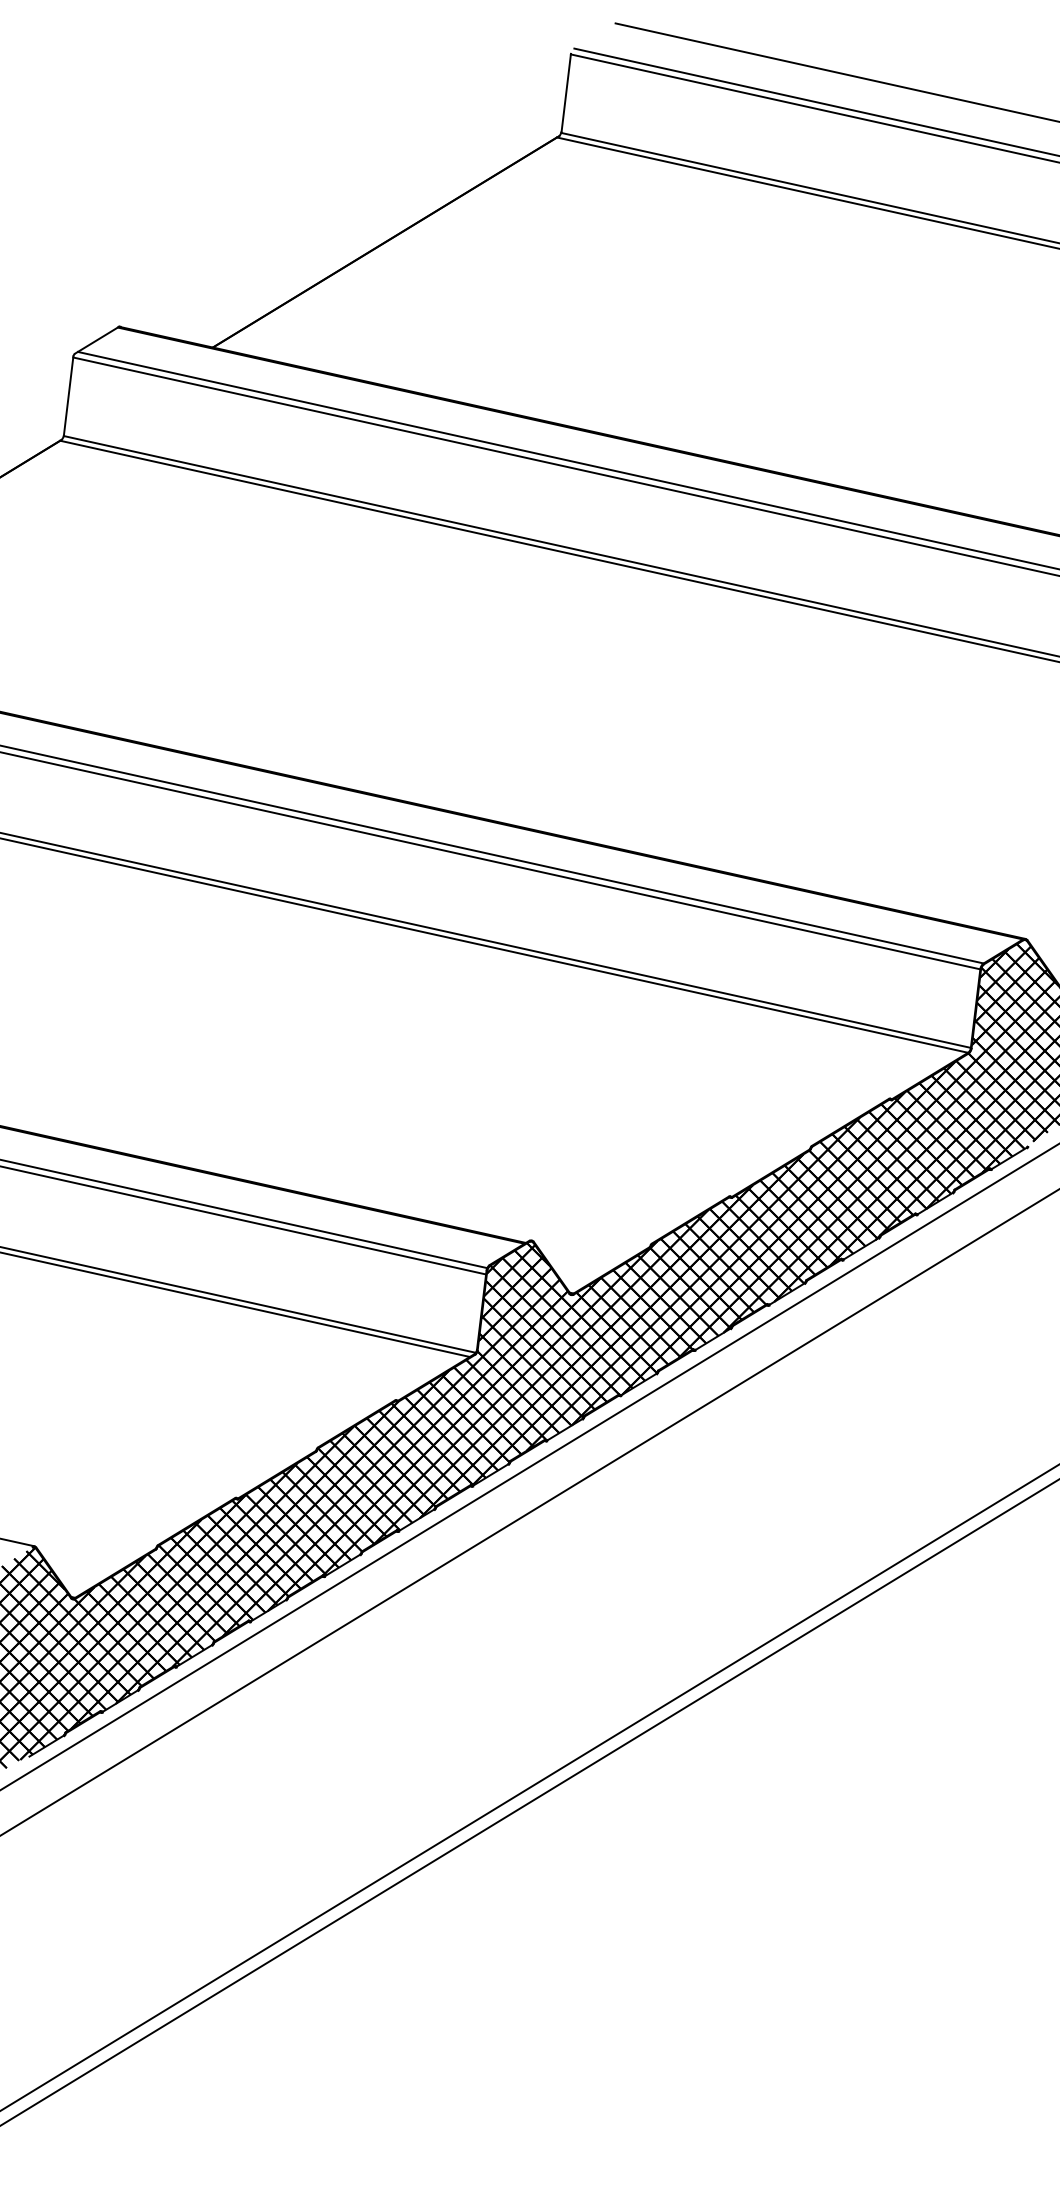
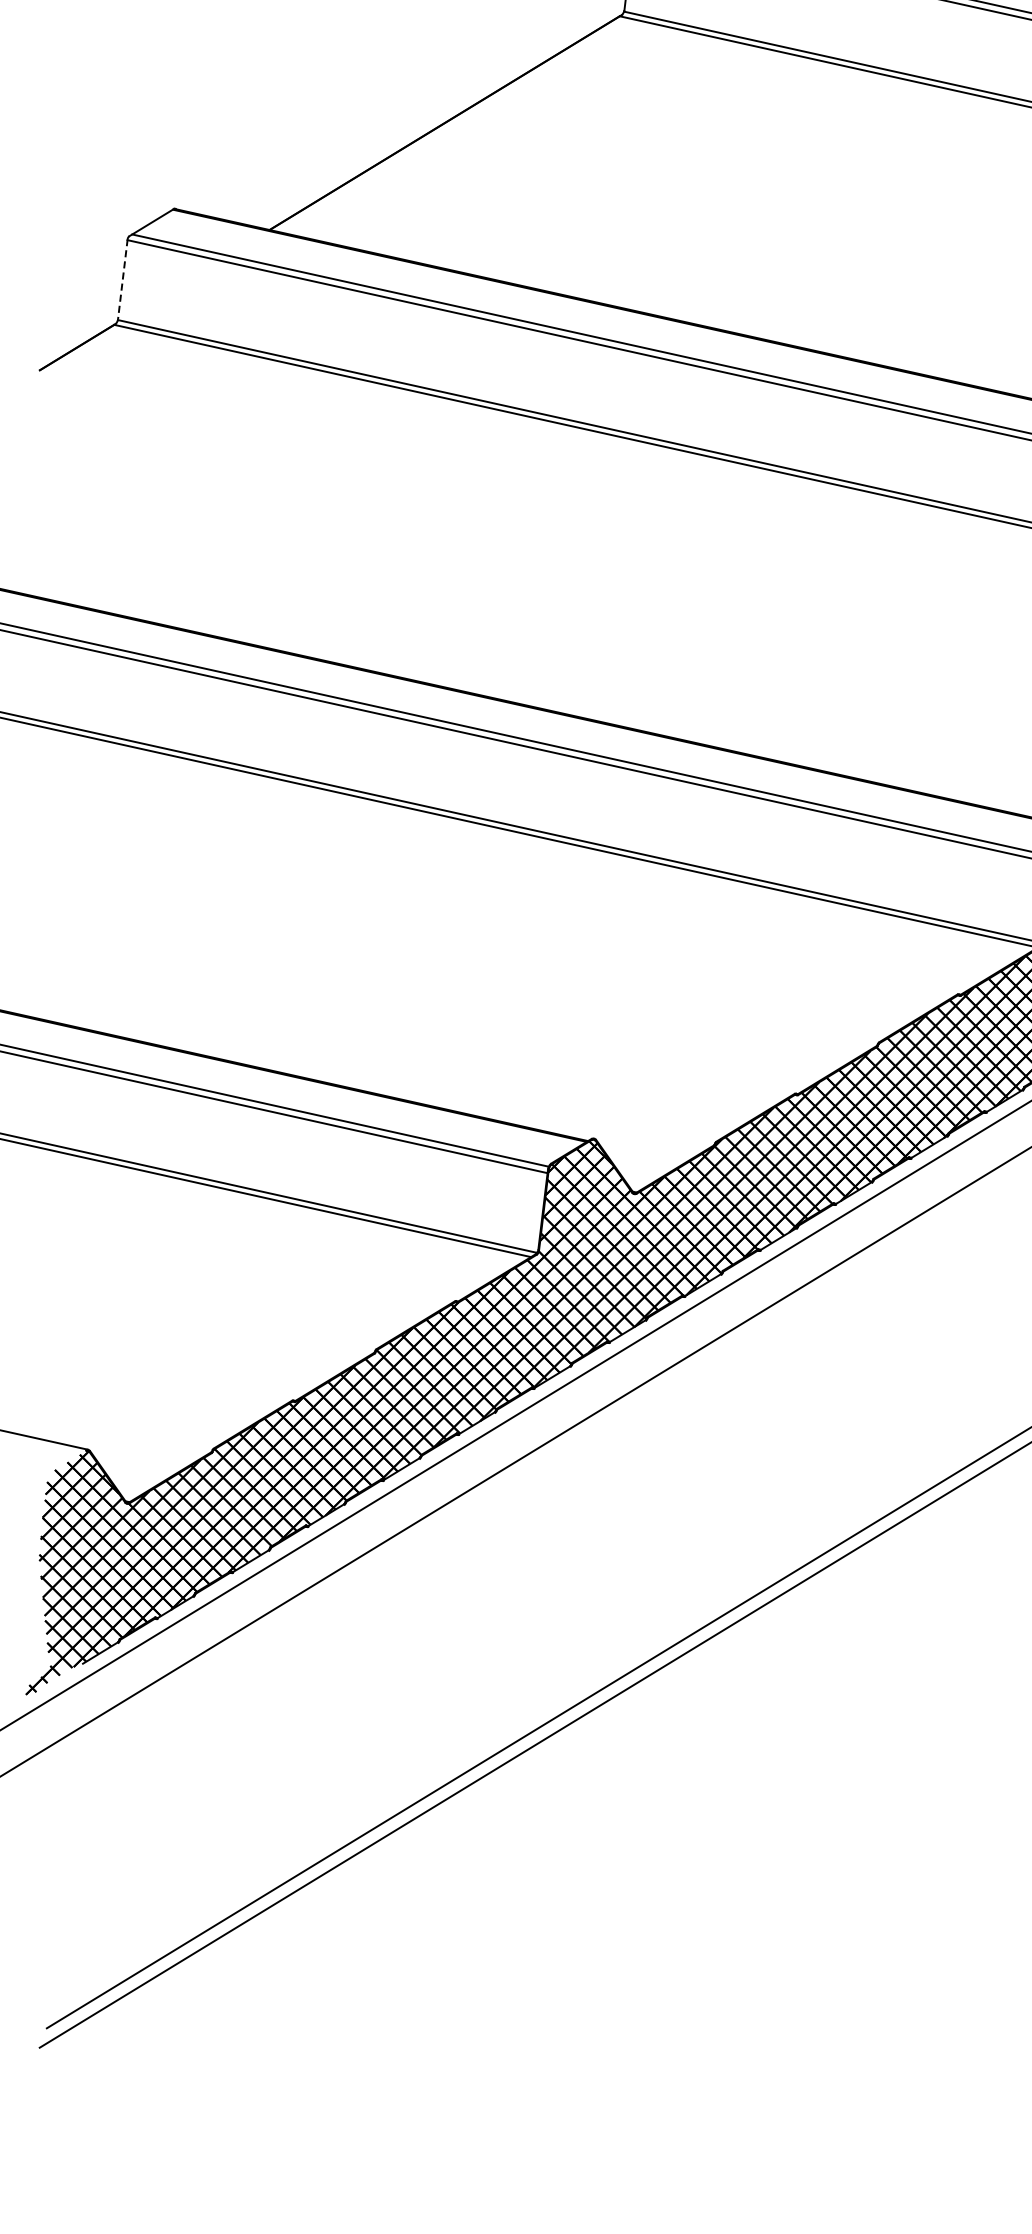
line: (68, 395) -> (122, 278), solid -> dashed

